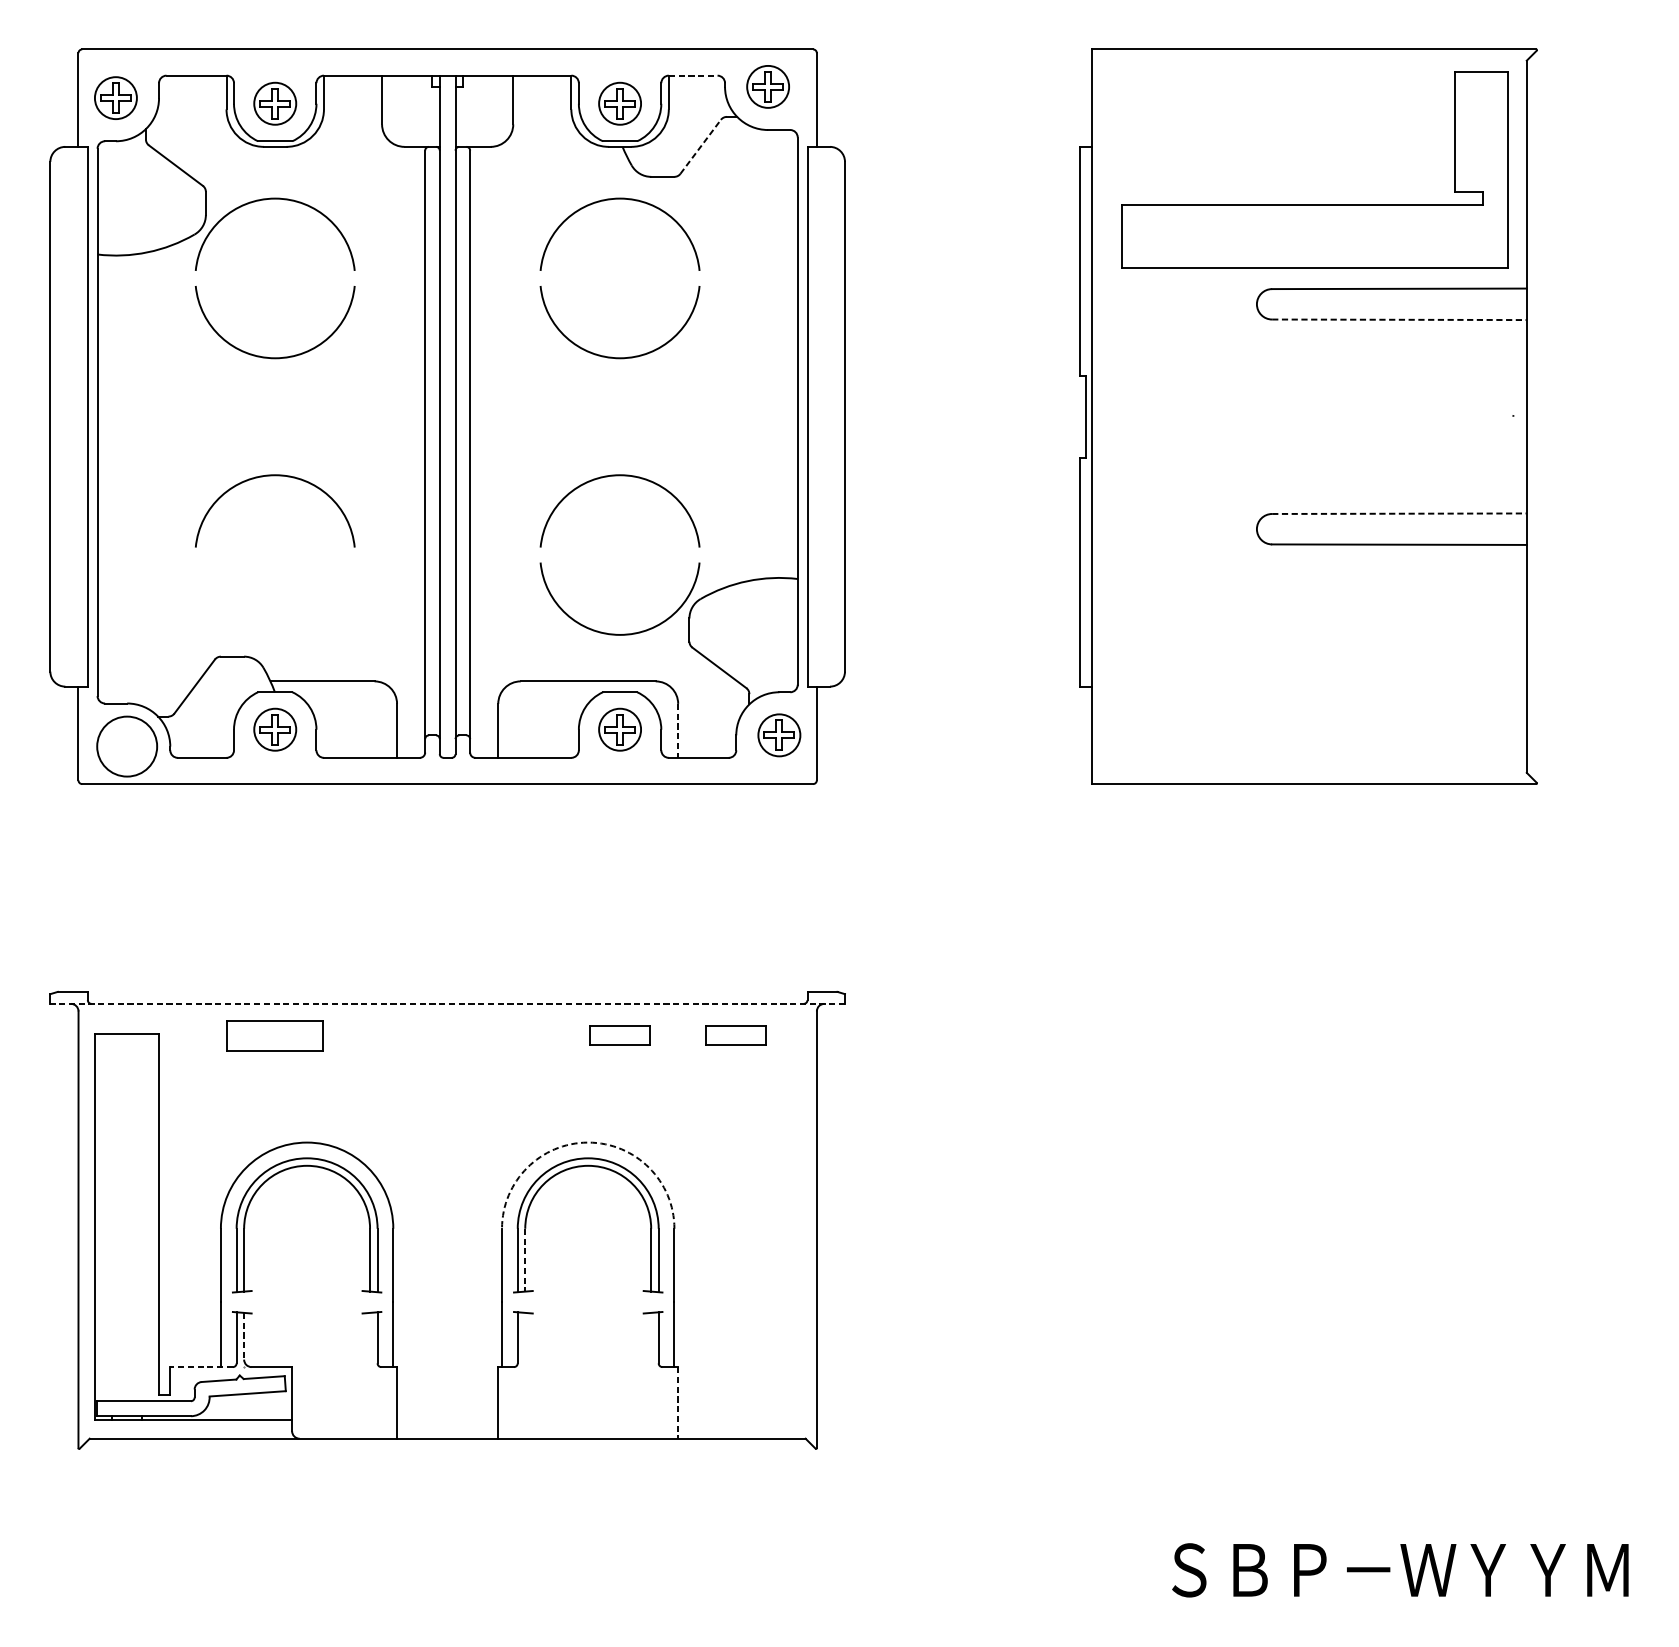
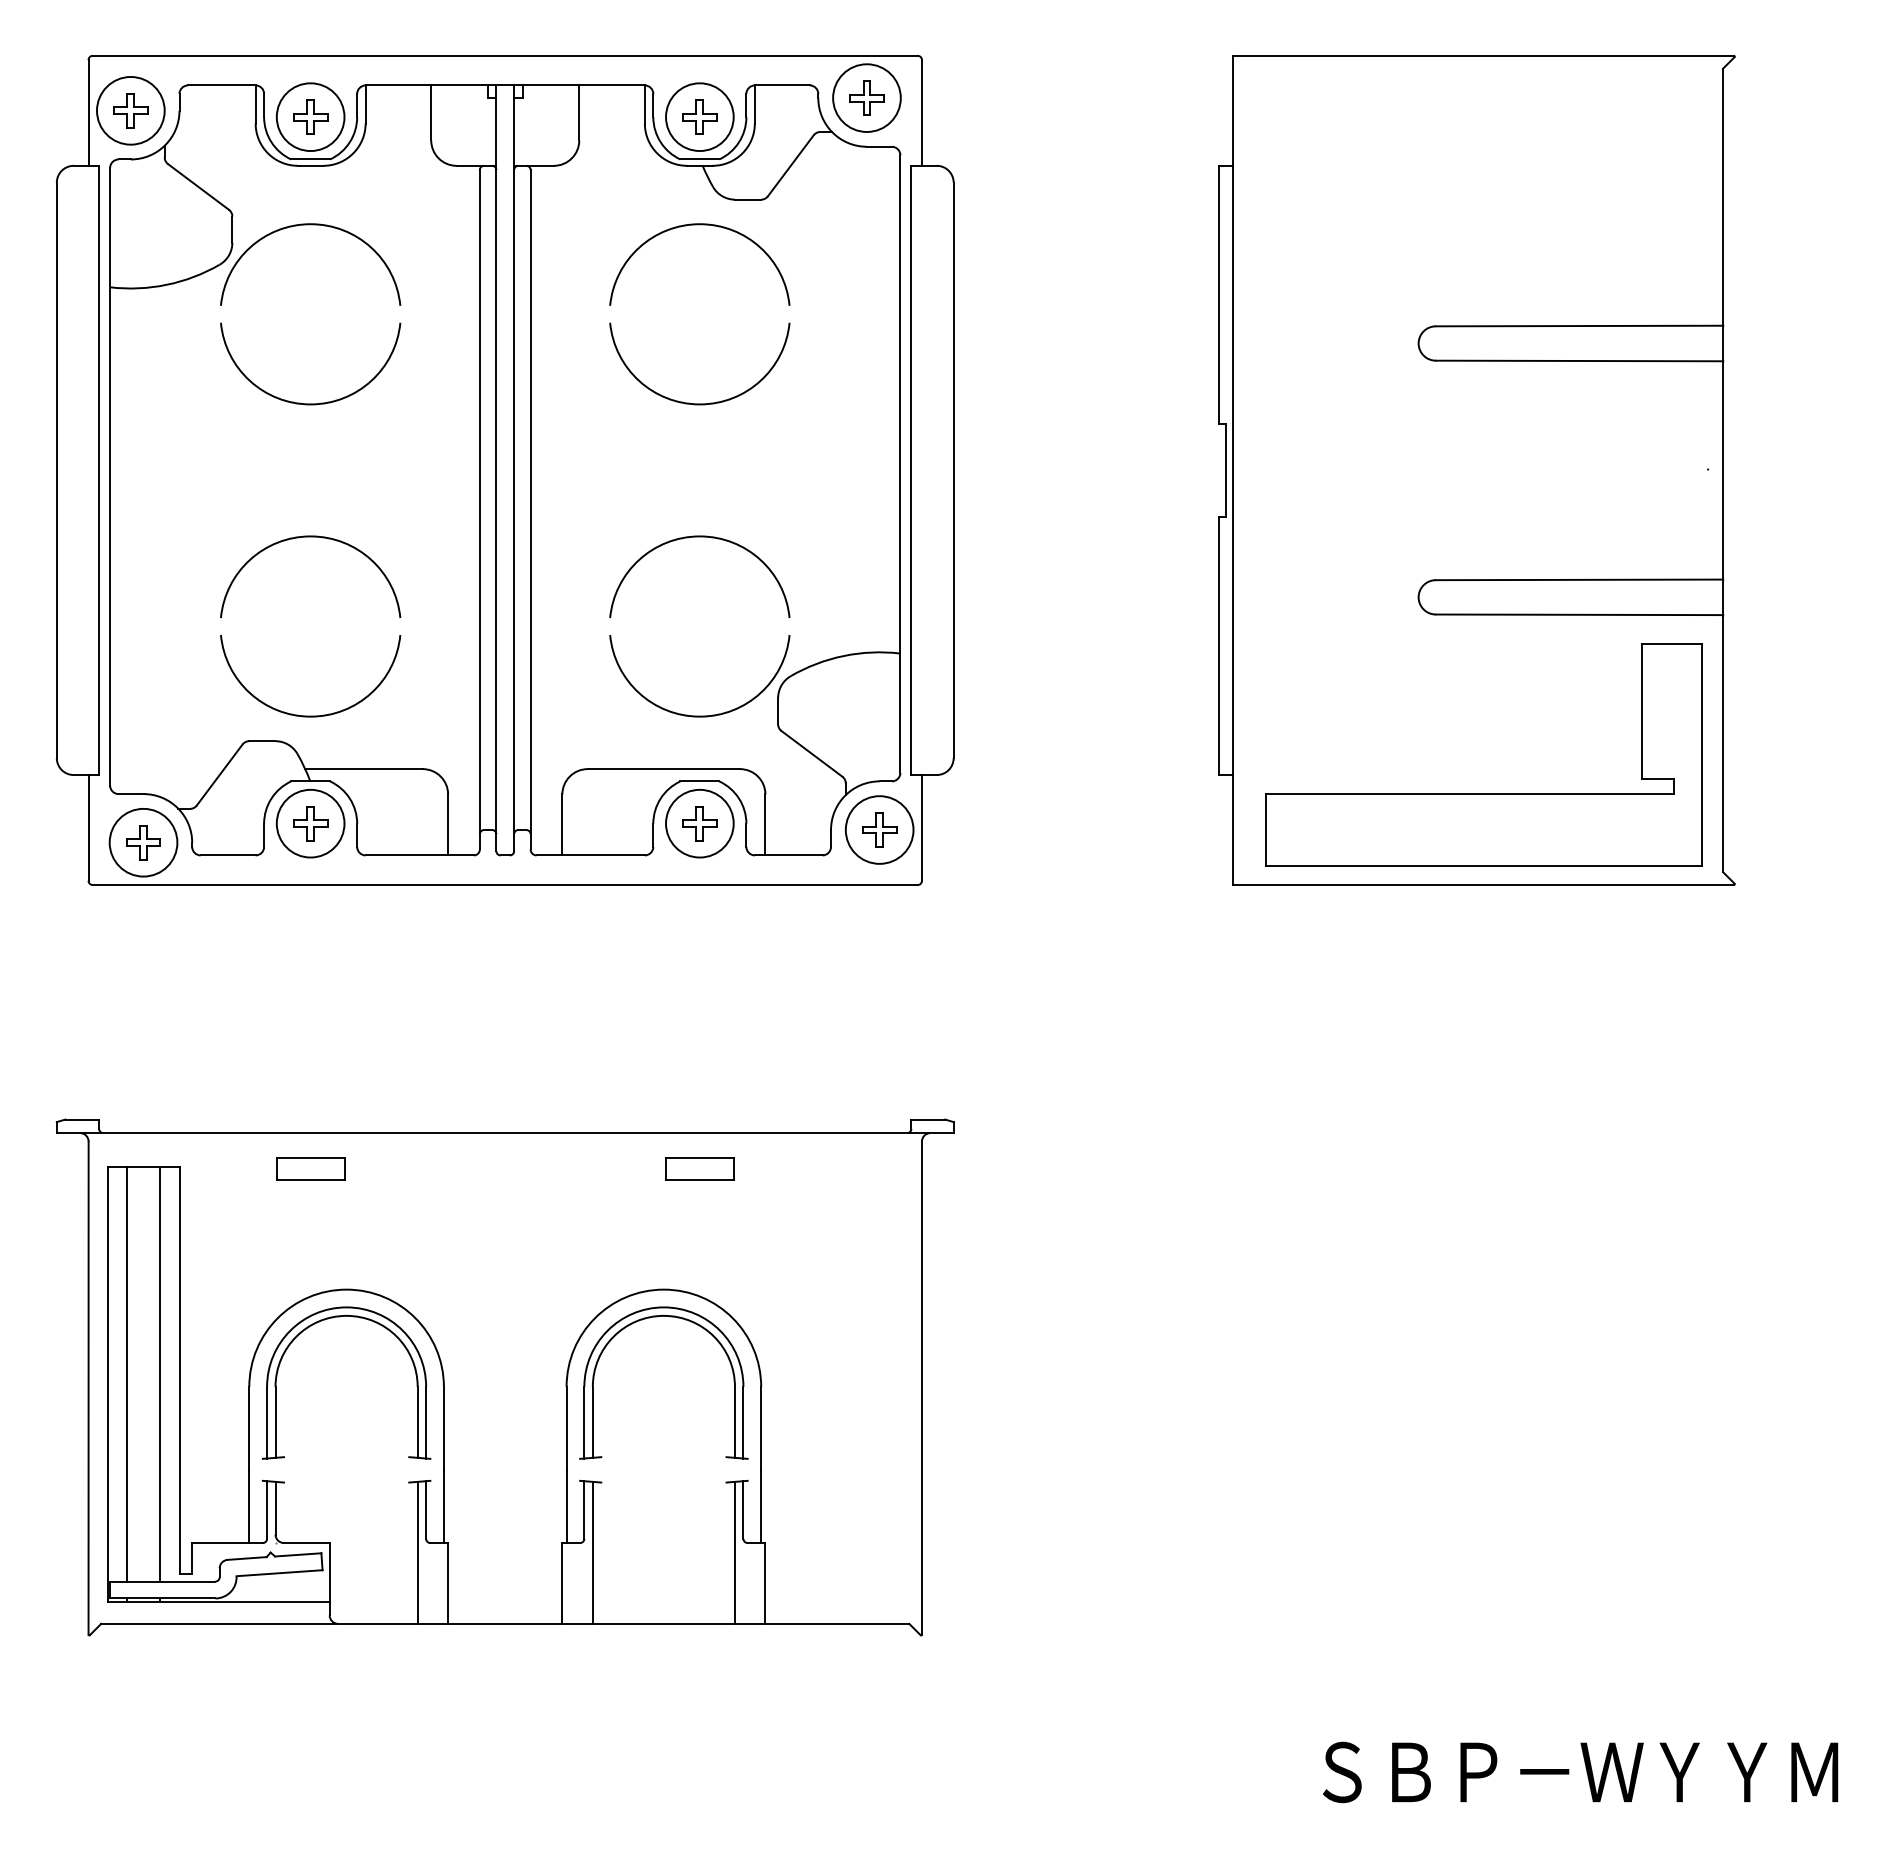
line: (693, 75) -> (782, 85), dashed -> solid
circle: (767, 86) -> (866, 97), size x1.43
circle: (115, 97) -> (130, 110), size x1.43
circle: (275, 104) -> (310, 117), size x1.43
circle: (619, 104) -> (699, 117), size x1.43
line: (701, 146) -> (791, 165), dashed -> solid
part: (1314, 204) -> (1483, 793), moved
line: (1399, 319) -> (1579, 360), dashed -> solid
line: (1399, 513) -> (1579, 579), dashed -> solid
arc: (275, 633) -> (310, 715), added
circle: (275, 729) -> (310, 823), size x1.43
circle: (619, 729) -> (699, 823), size x1.43
line: (678, 731) -> (765, 825), dashed -> solid
circle: (779, 734) -> (879, 829), size x1.43
part: (127, 746) -> (143, 842), added
line: (447, 1004) -> (504, 1133), dashed -> solid
part: (275, 1035) -> (310, 1168), size x0.62
part: (735, 1035) -> (830, 1168), removed
arc: (587, 1142) -> (663, 1289), dashed -> solid
line: (112, 1216) -> (126, 1373), added
line: (142, 1216) -> (160, 1373), added
line: (524, 1260) -> (592, 1422), dashed -> solid
line: (244, 1336) -> (275, 1508), dashed -> solid
line: (201, 1367) -> (227, 1543), dashed -> solid
line: (369, 1375) -> (417, 1552), added
line: (524, 1375) -> (592, 1552), added
line: (650, 1375) -> (734, 1552), added
line: (678, 1402) -> (765, 1583), dashed -> solid

